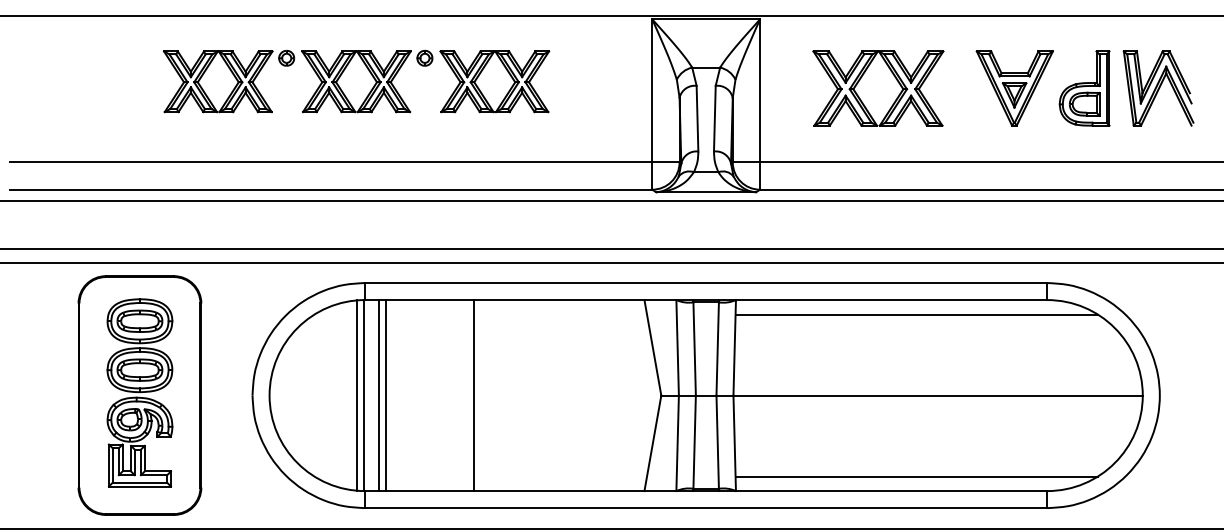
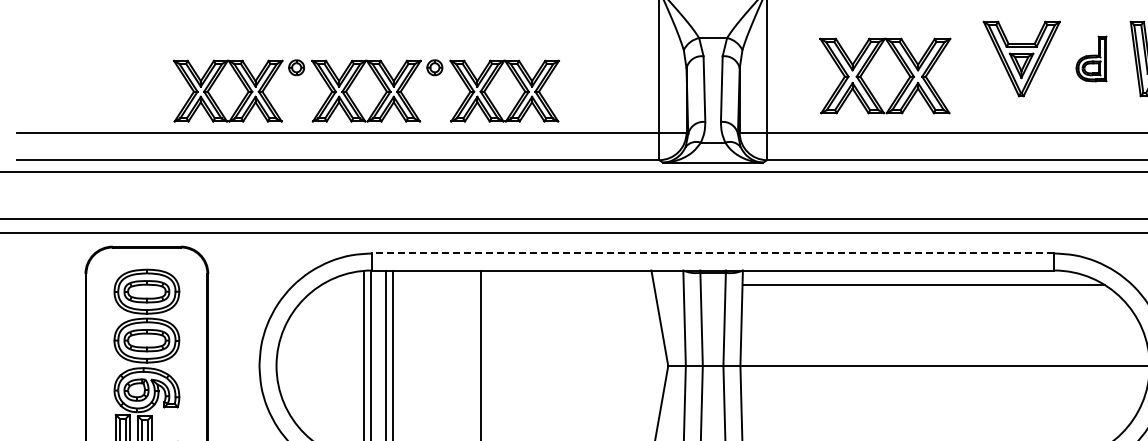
part: (356, 81) -> (366, 90), moved
part: (878, 88) -> (885, 75), moved
part: (1084, 88) -> (1091, 58), size x0.6
line: (705, 283) -> (712, 253), solid -> dashed

